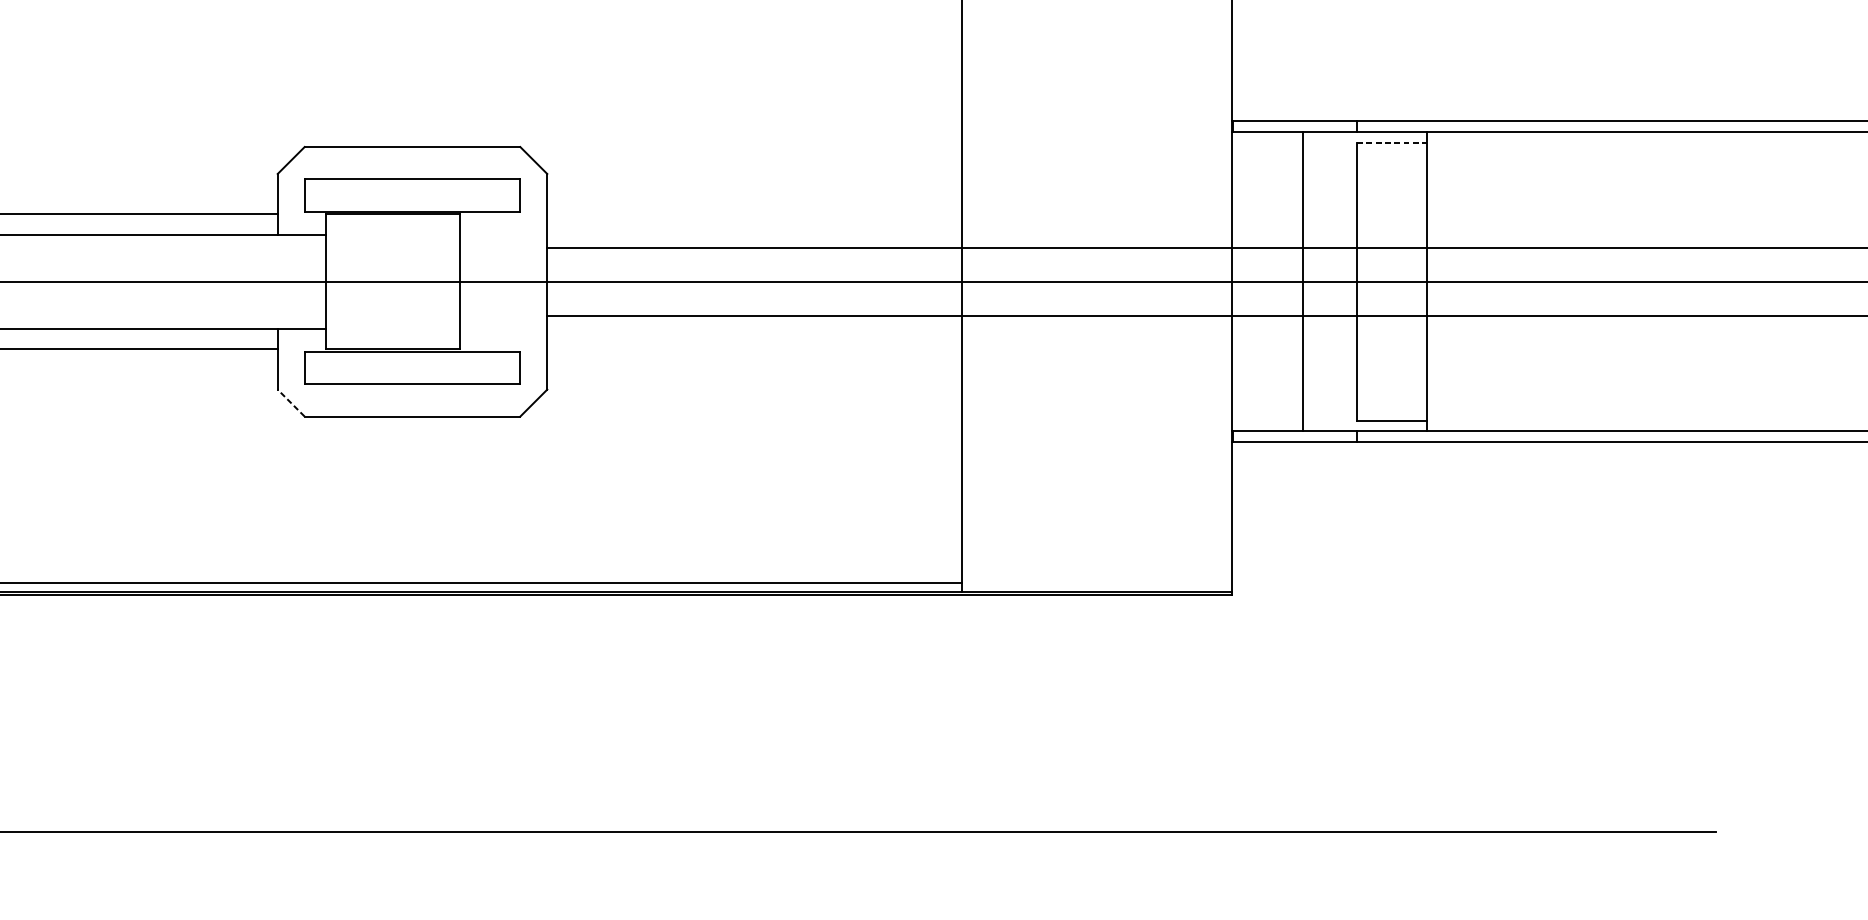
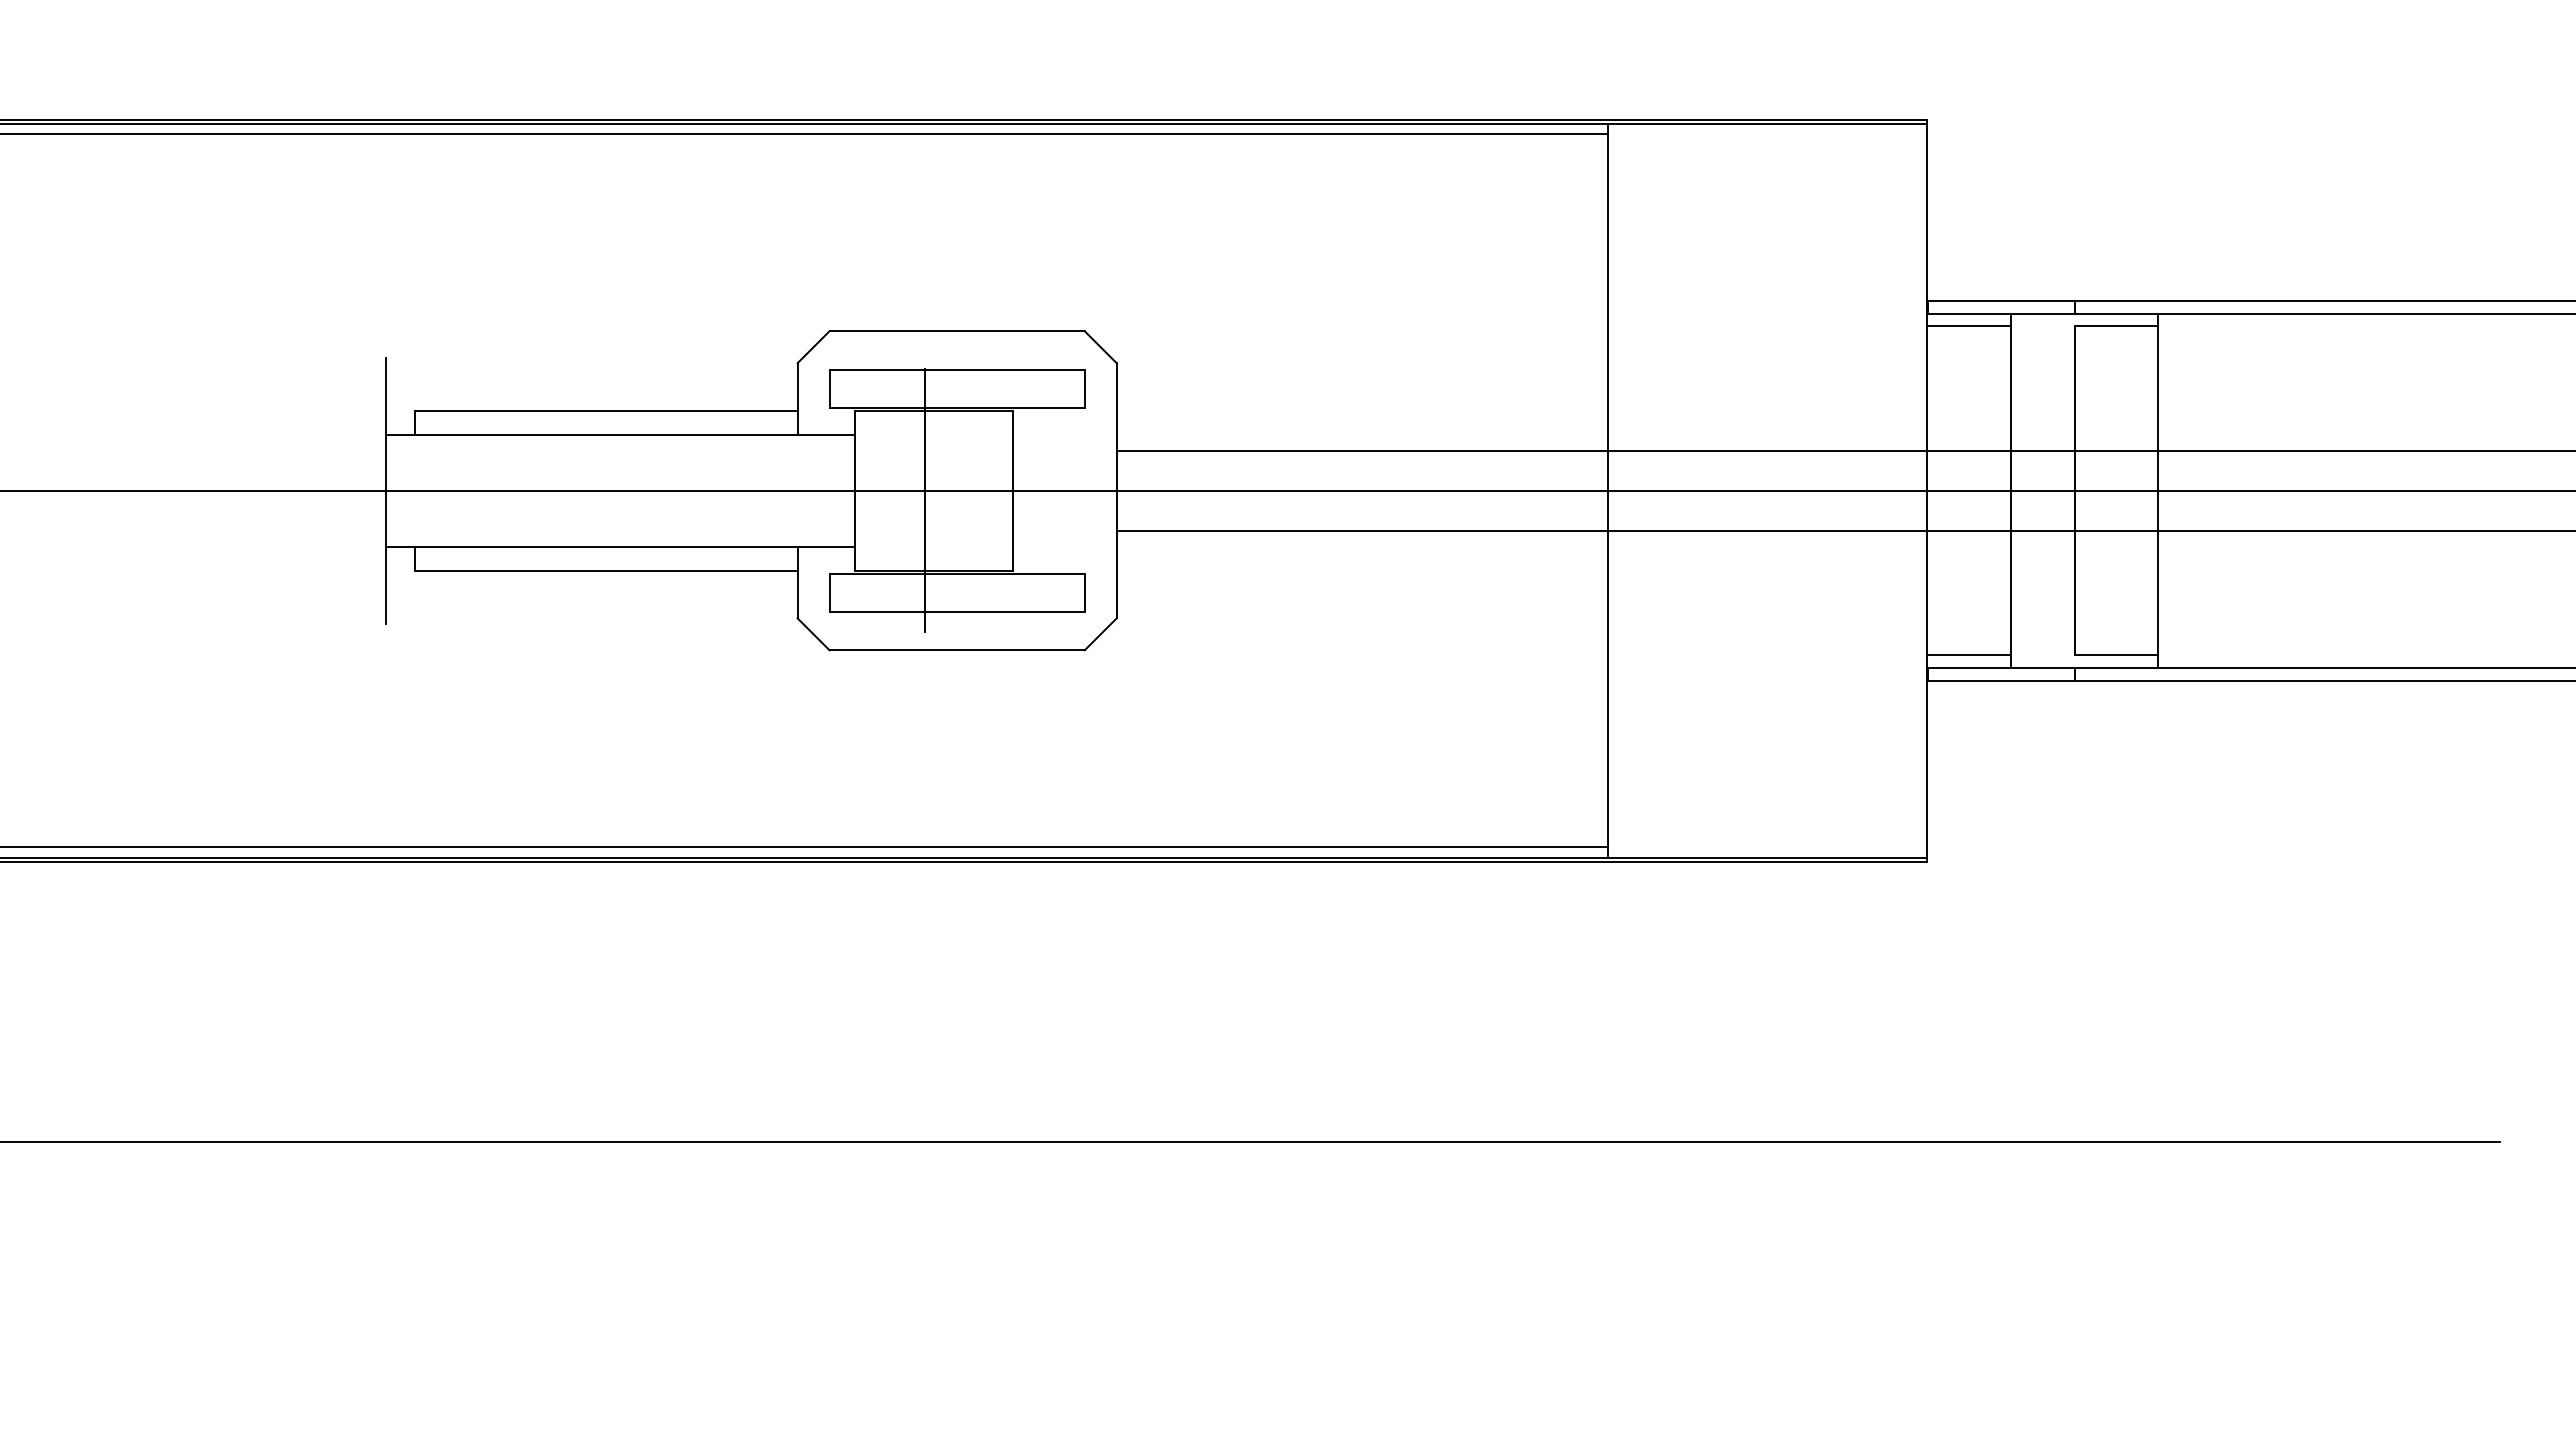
line: (1267, 143) -> (1969, 326), added
line: (1392, 143) -> (2117, 326), dashed -> solid
line: (385, 290) -> (925, 500), added
line: (291, 403) -> (813, 634), dashed -> solid
line: (1267, 420) -> (1969, 655), added

